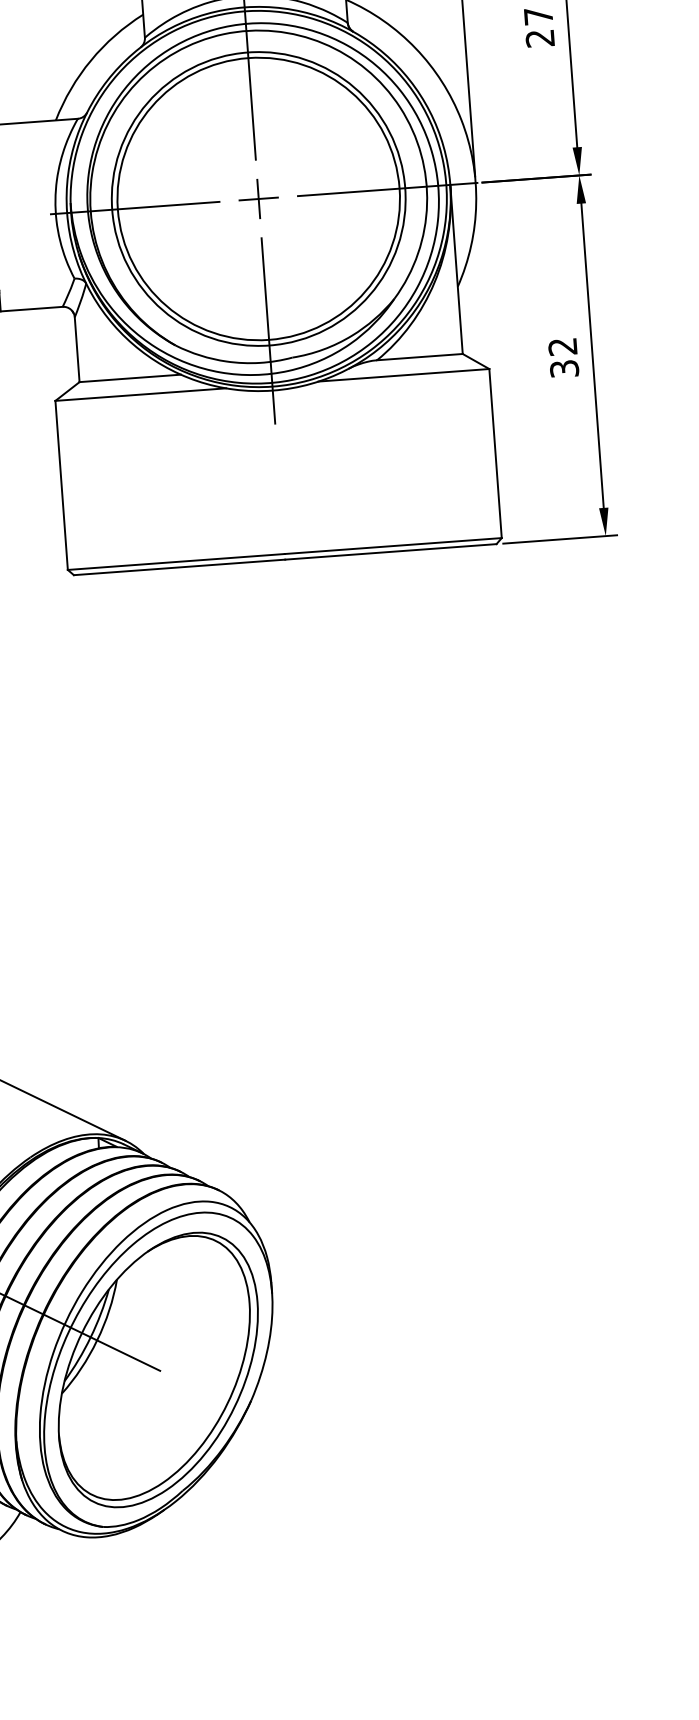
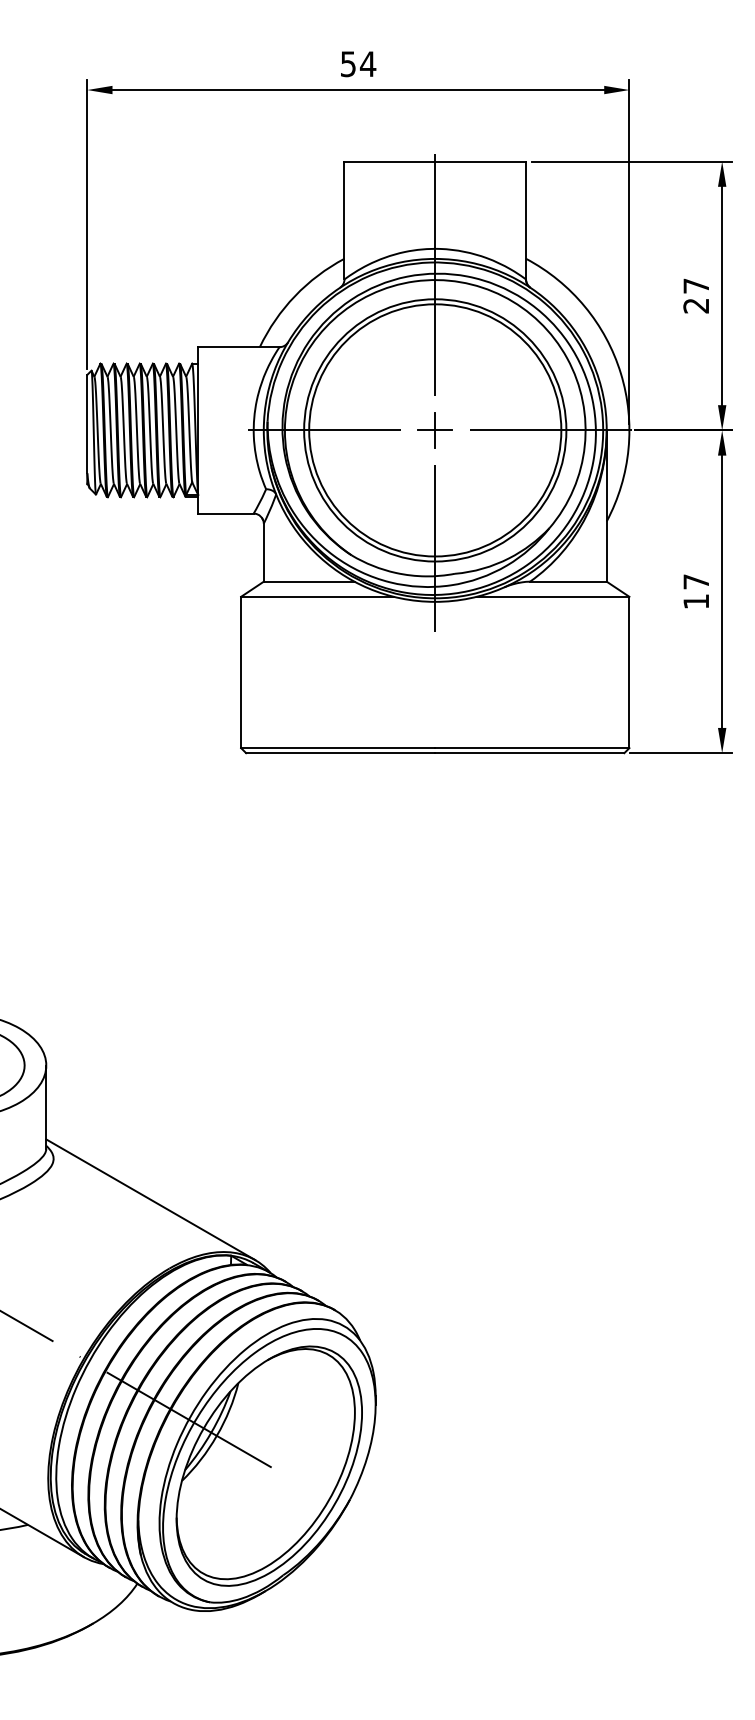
text: (563, 357) -> (696, 591), 32 -> 17

